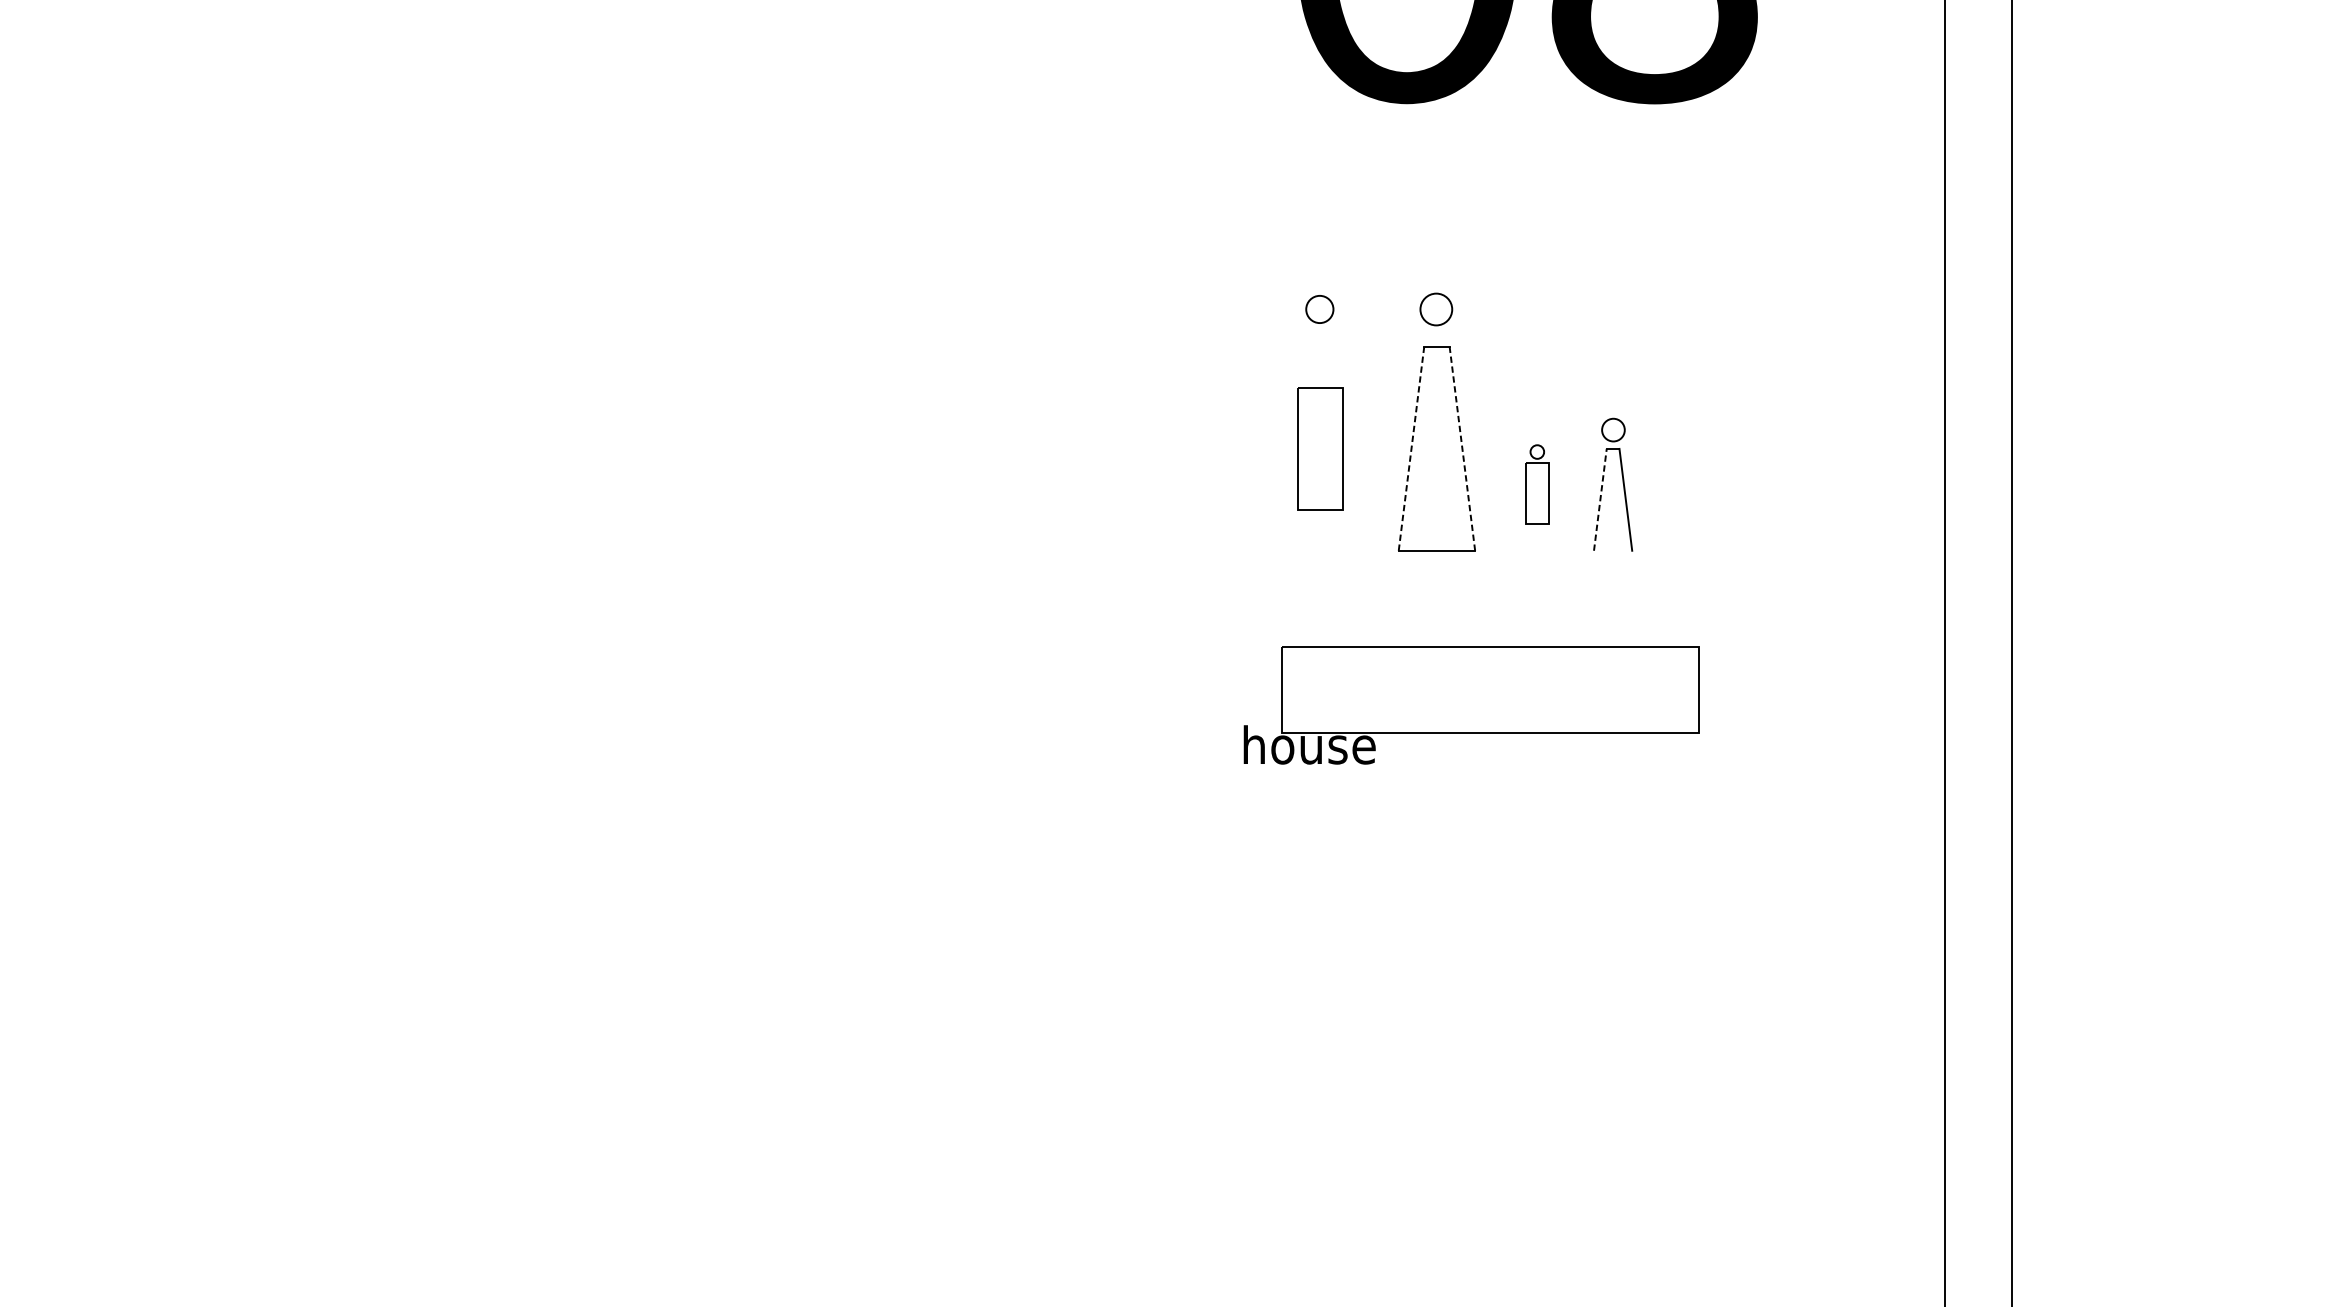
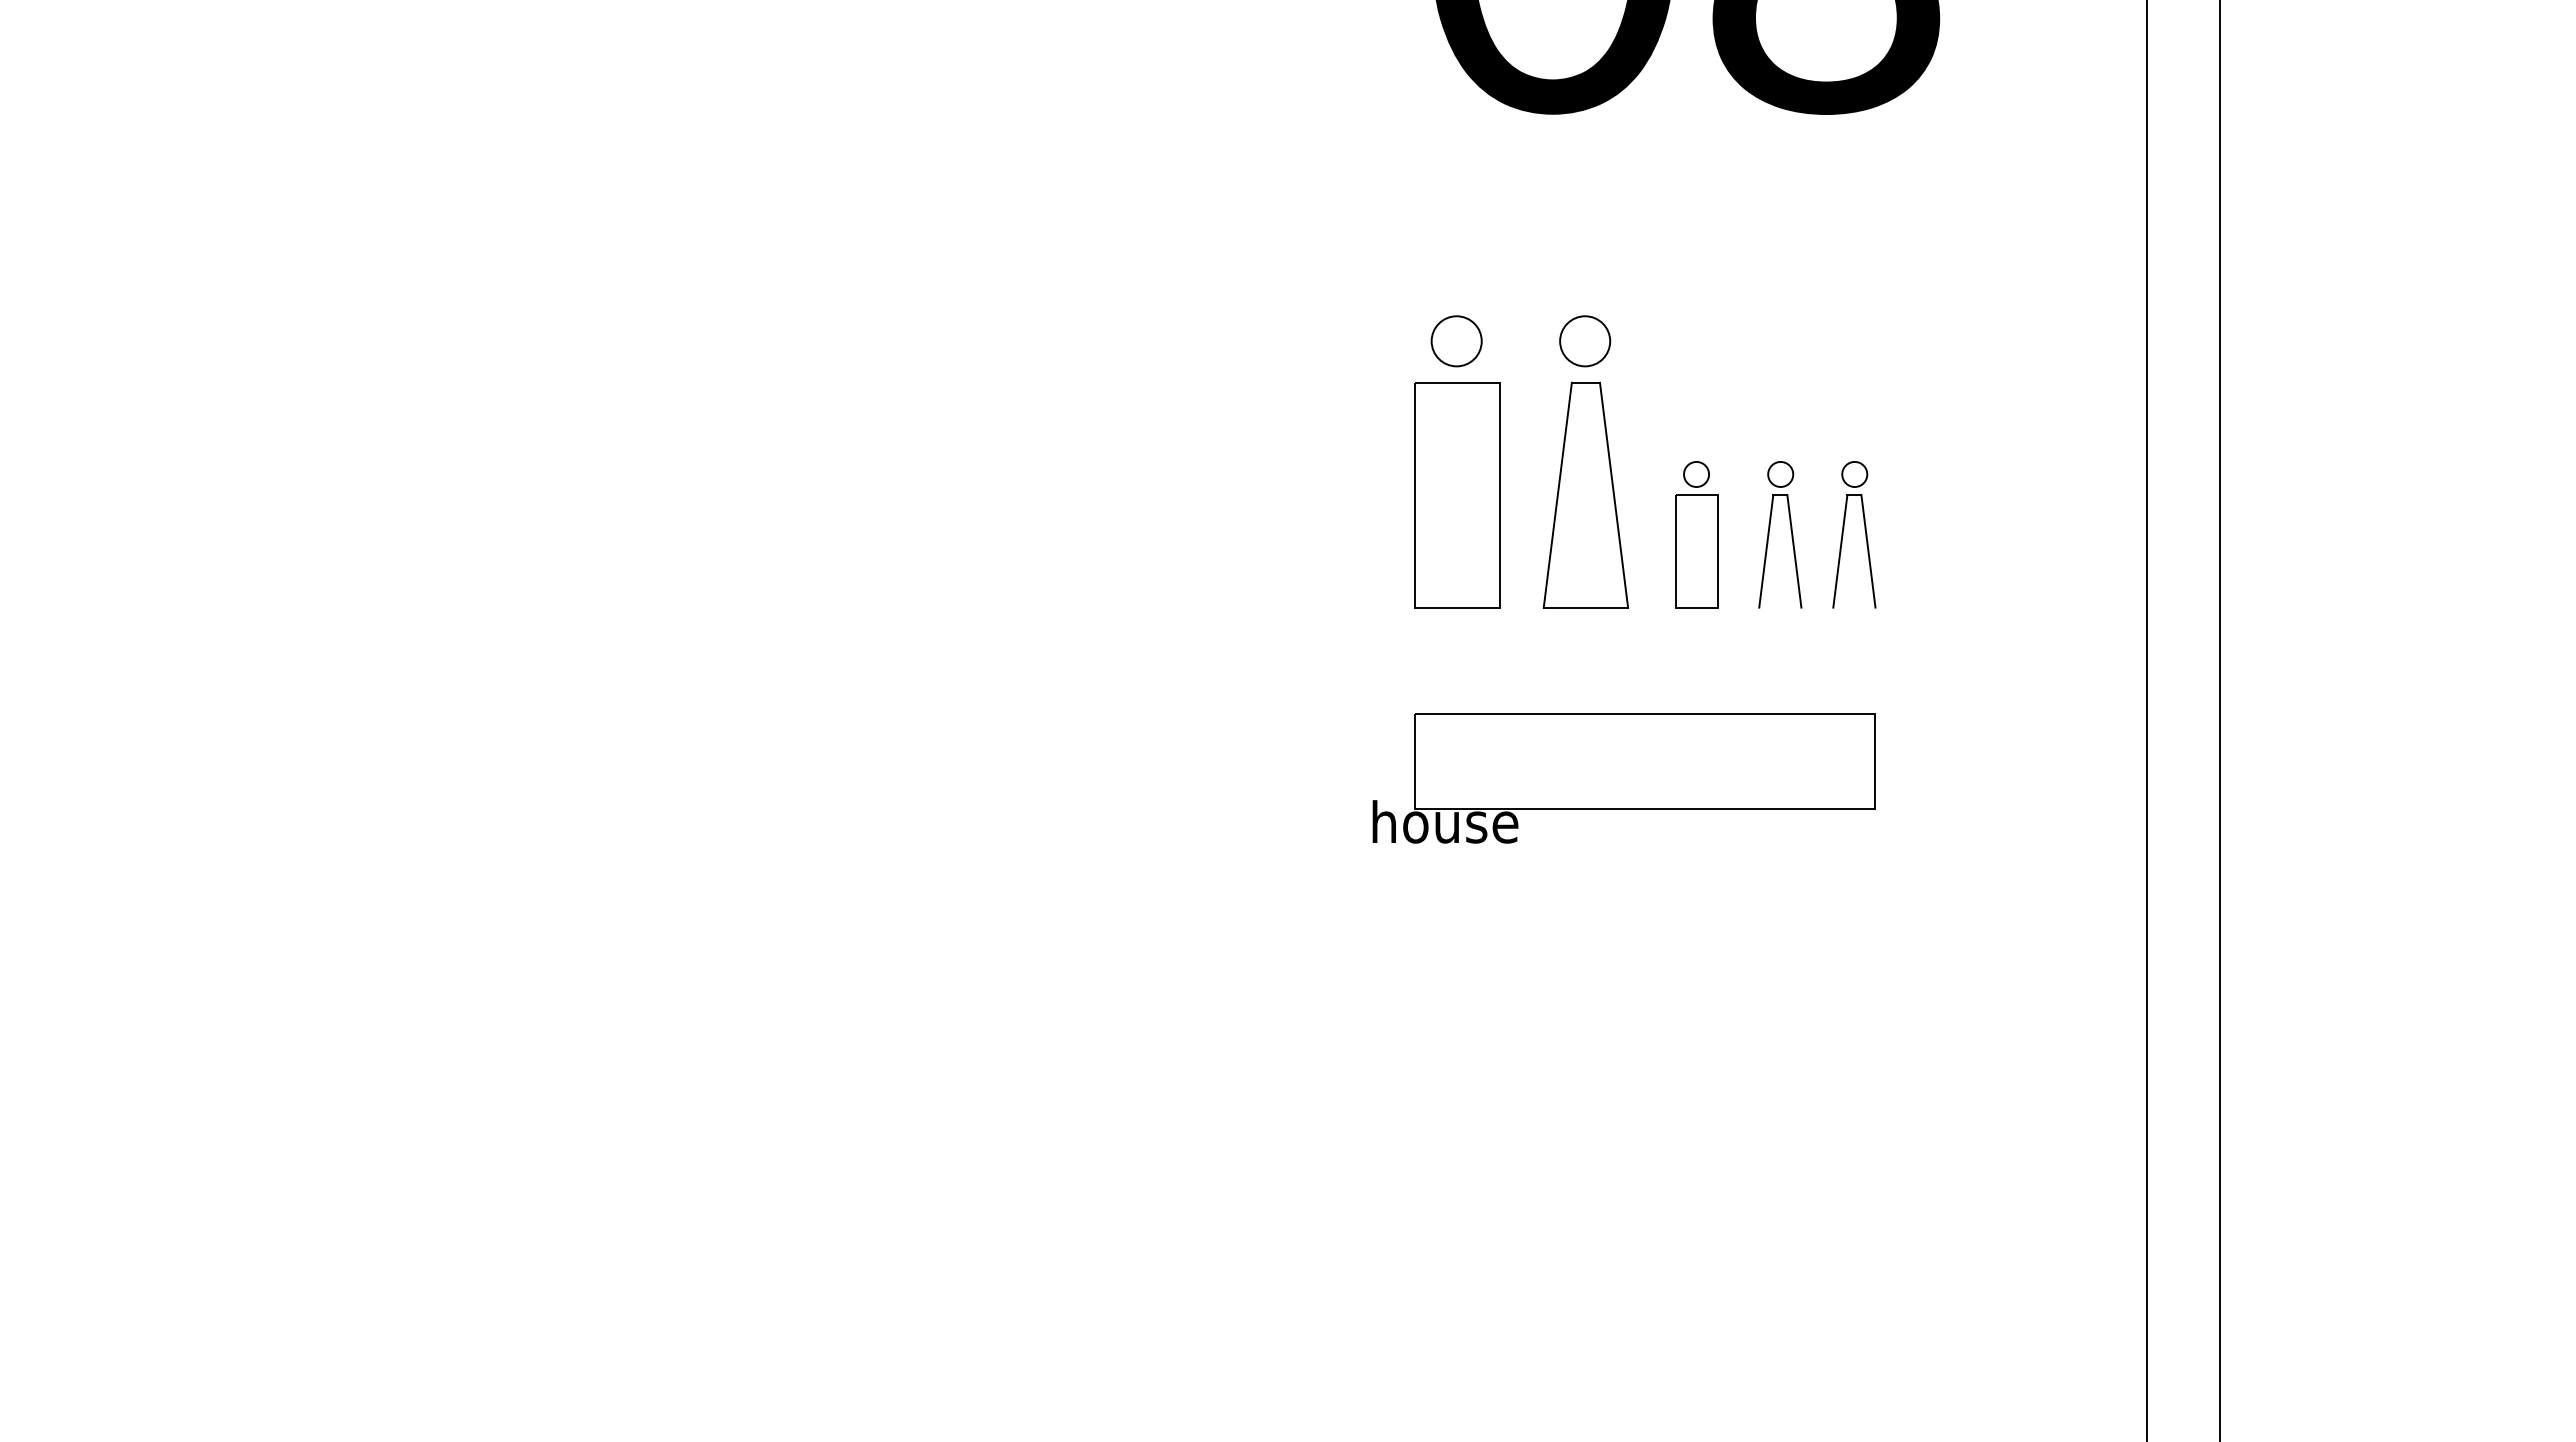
circle: (1319, 309) -> (1456, 341), size x1.67
circle: (1436, 309) -> (1585, 341), size x1.43
line: (1411, 448) -> (1557, 494), dashed -> solid
line: (1461, 448) -> (1613, 494), dashed -> solid
part: (1320, 449) -> (1457, 495), size x1.67
part: (1537, 484) -> (1696, 534), size x1.67
part: (1670, 484) -> (1843, 534), added
line: (1600, 499) -> (1766, 551), dashed -> solid

